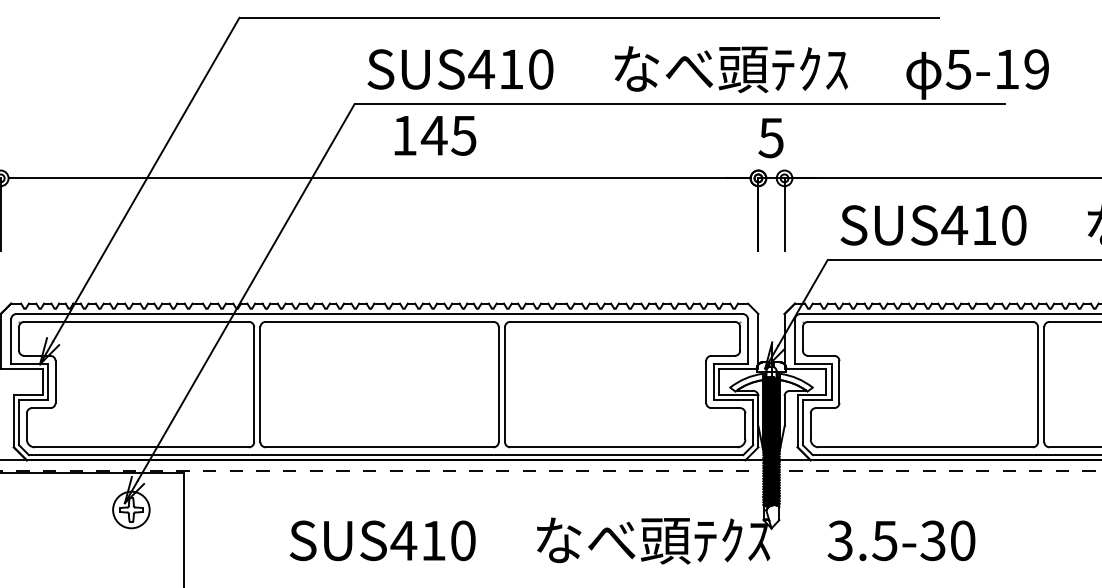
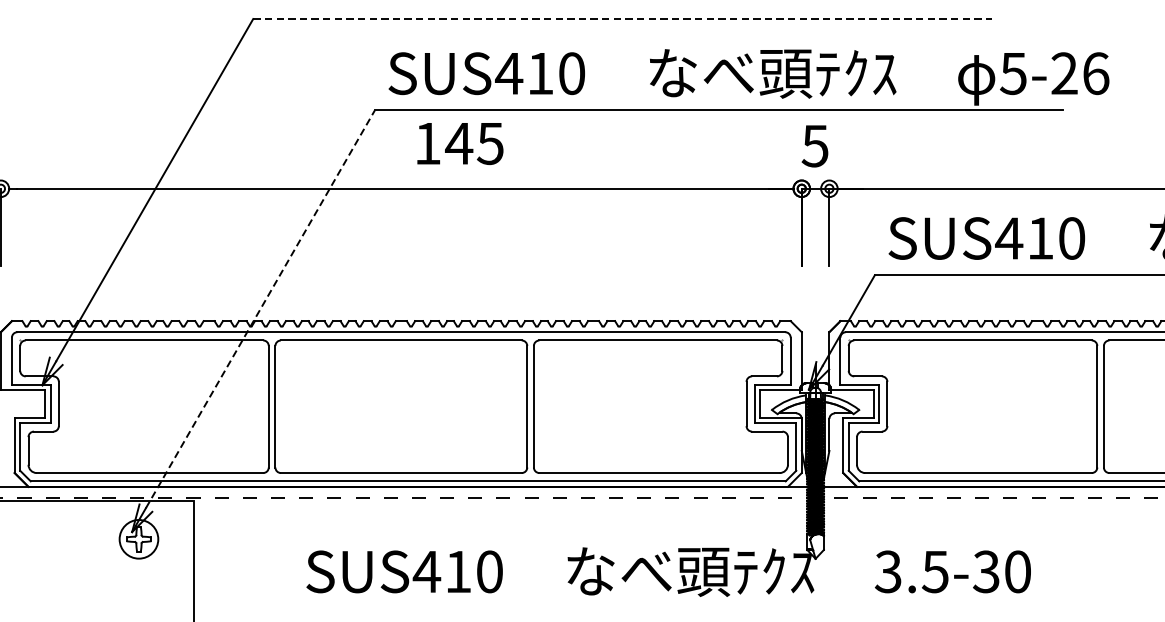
line: (589, 17) -> (623, 18), solid -> dashed
text: (1021, 69) -> (1079, 73), 5-19 -> 5-26
line: (246, 291) -> (260, 308), solid -> dashed

